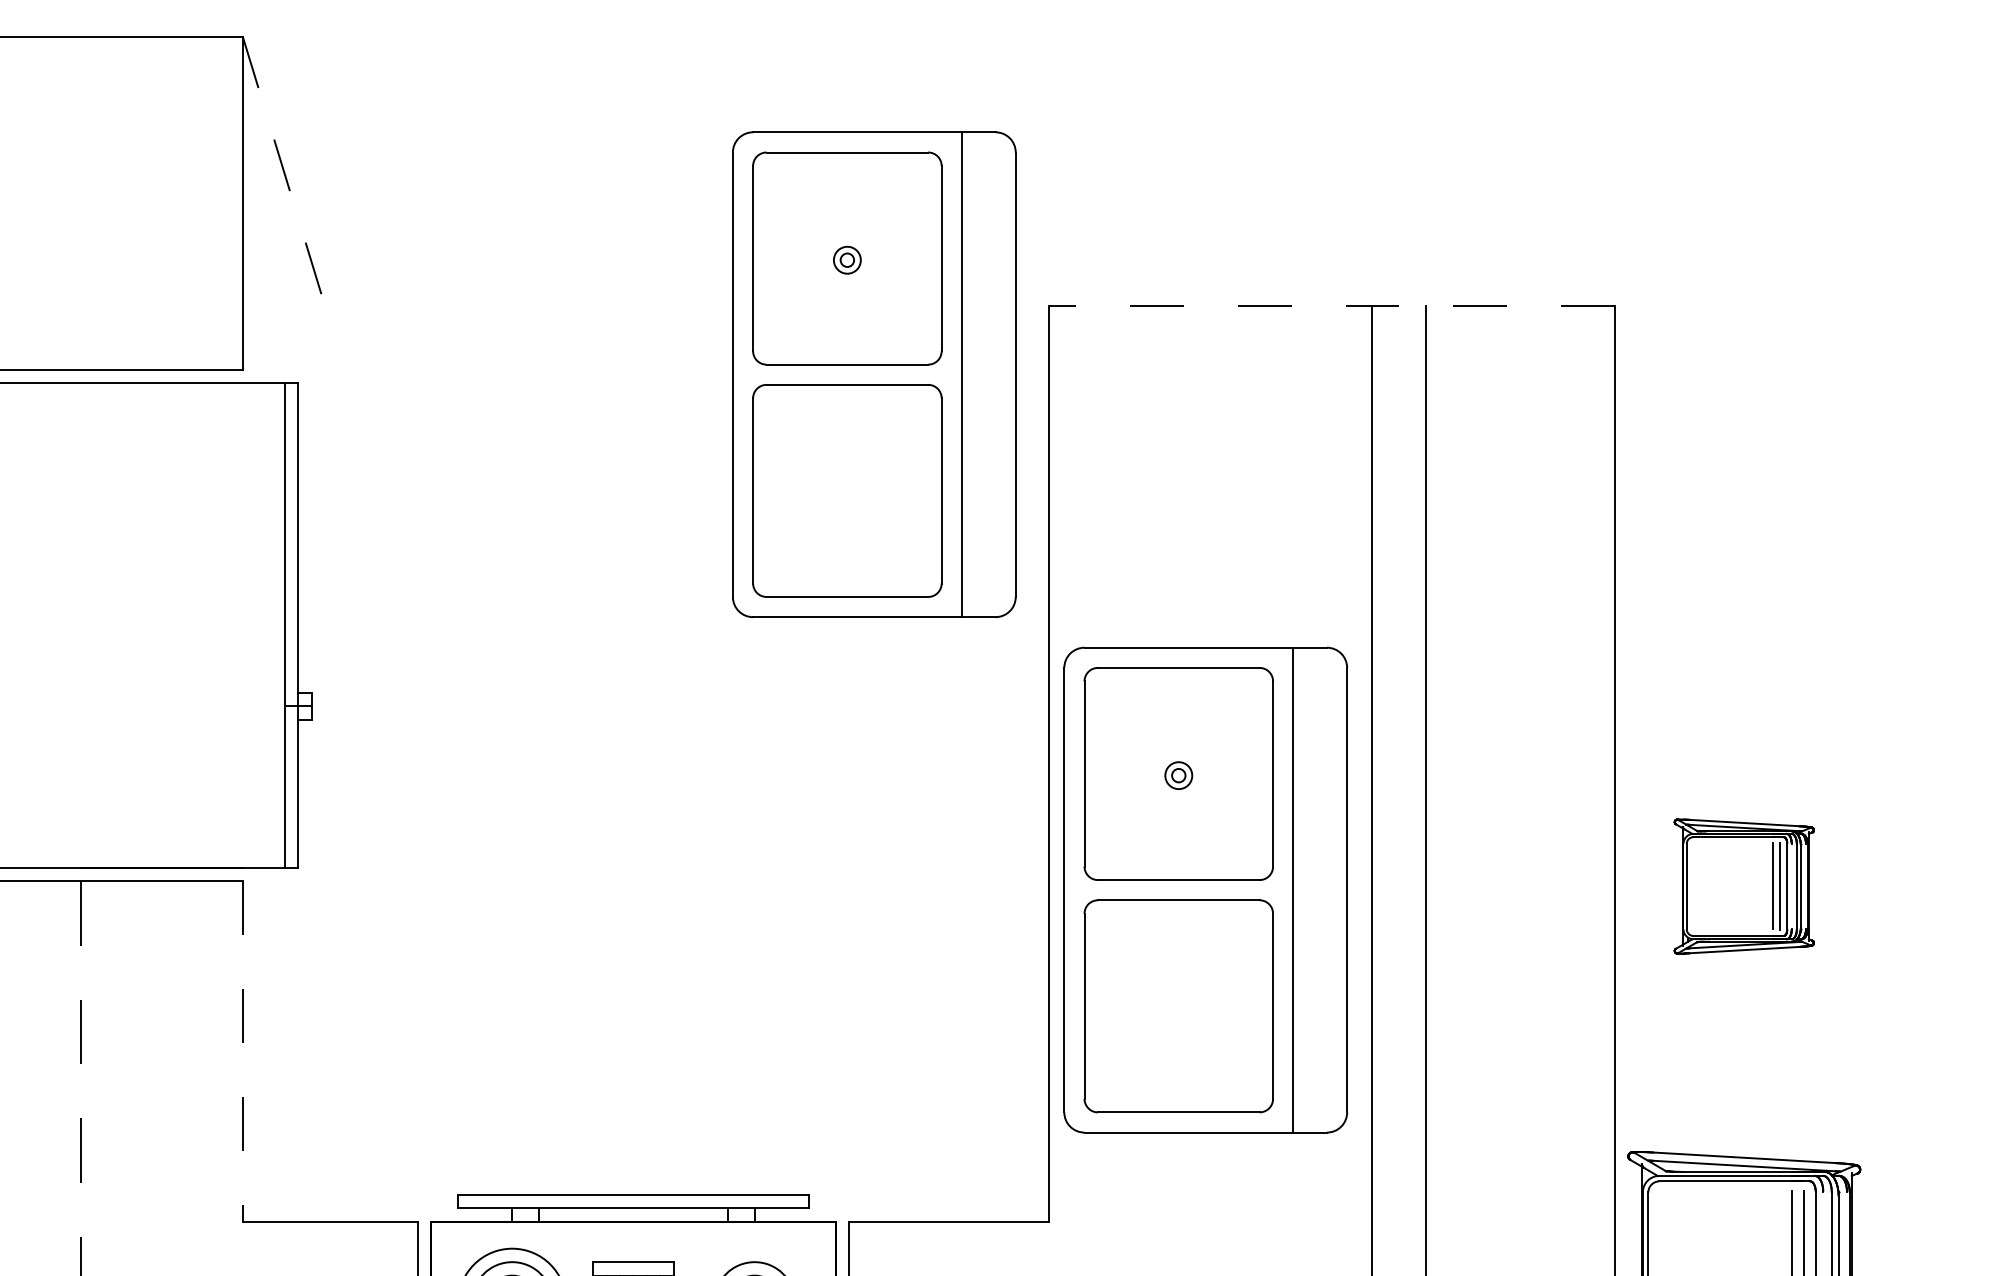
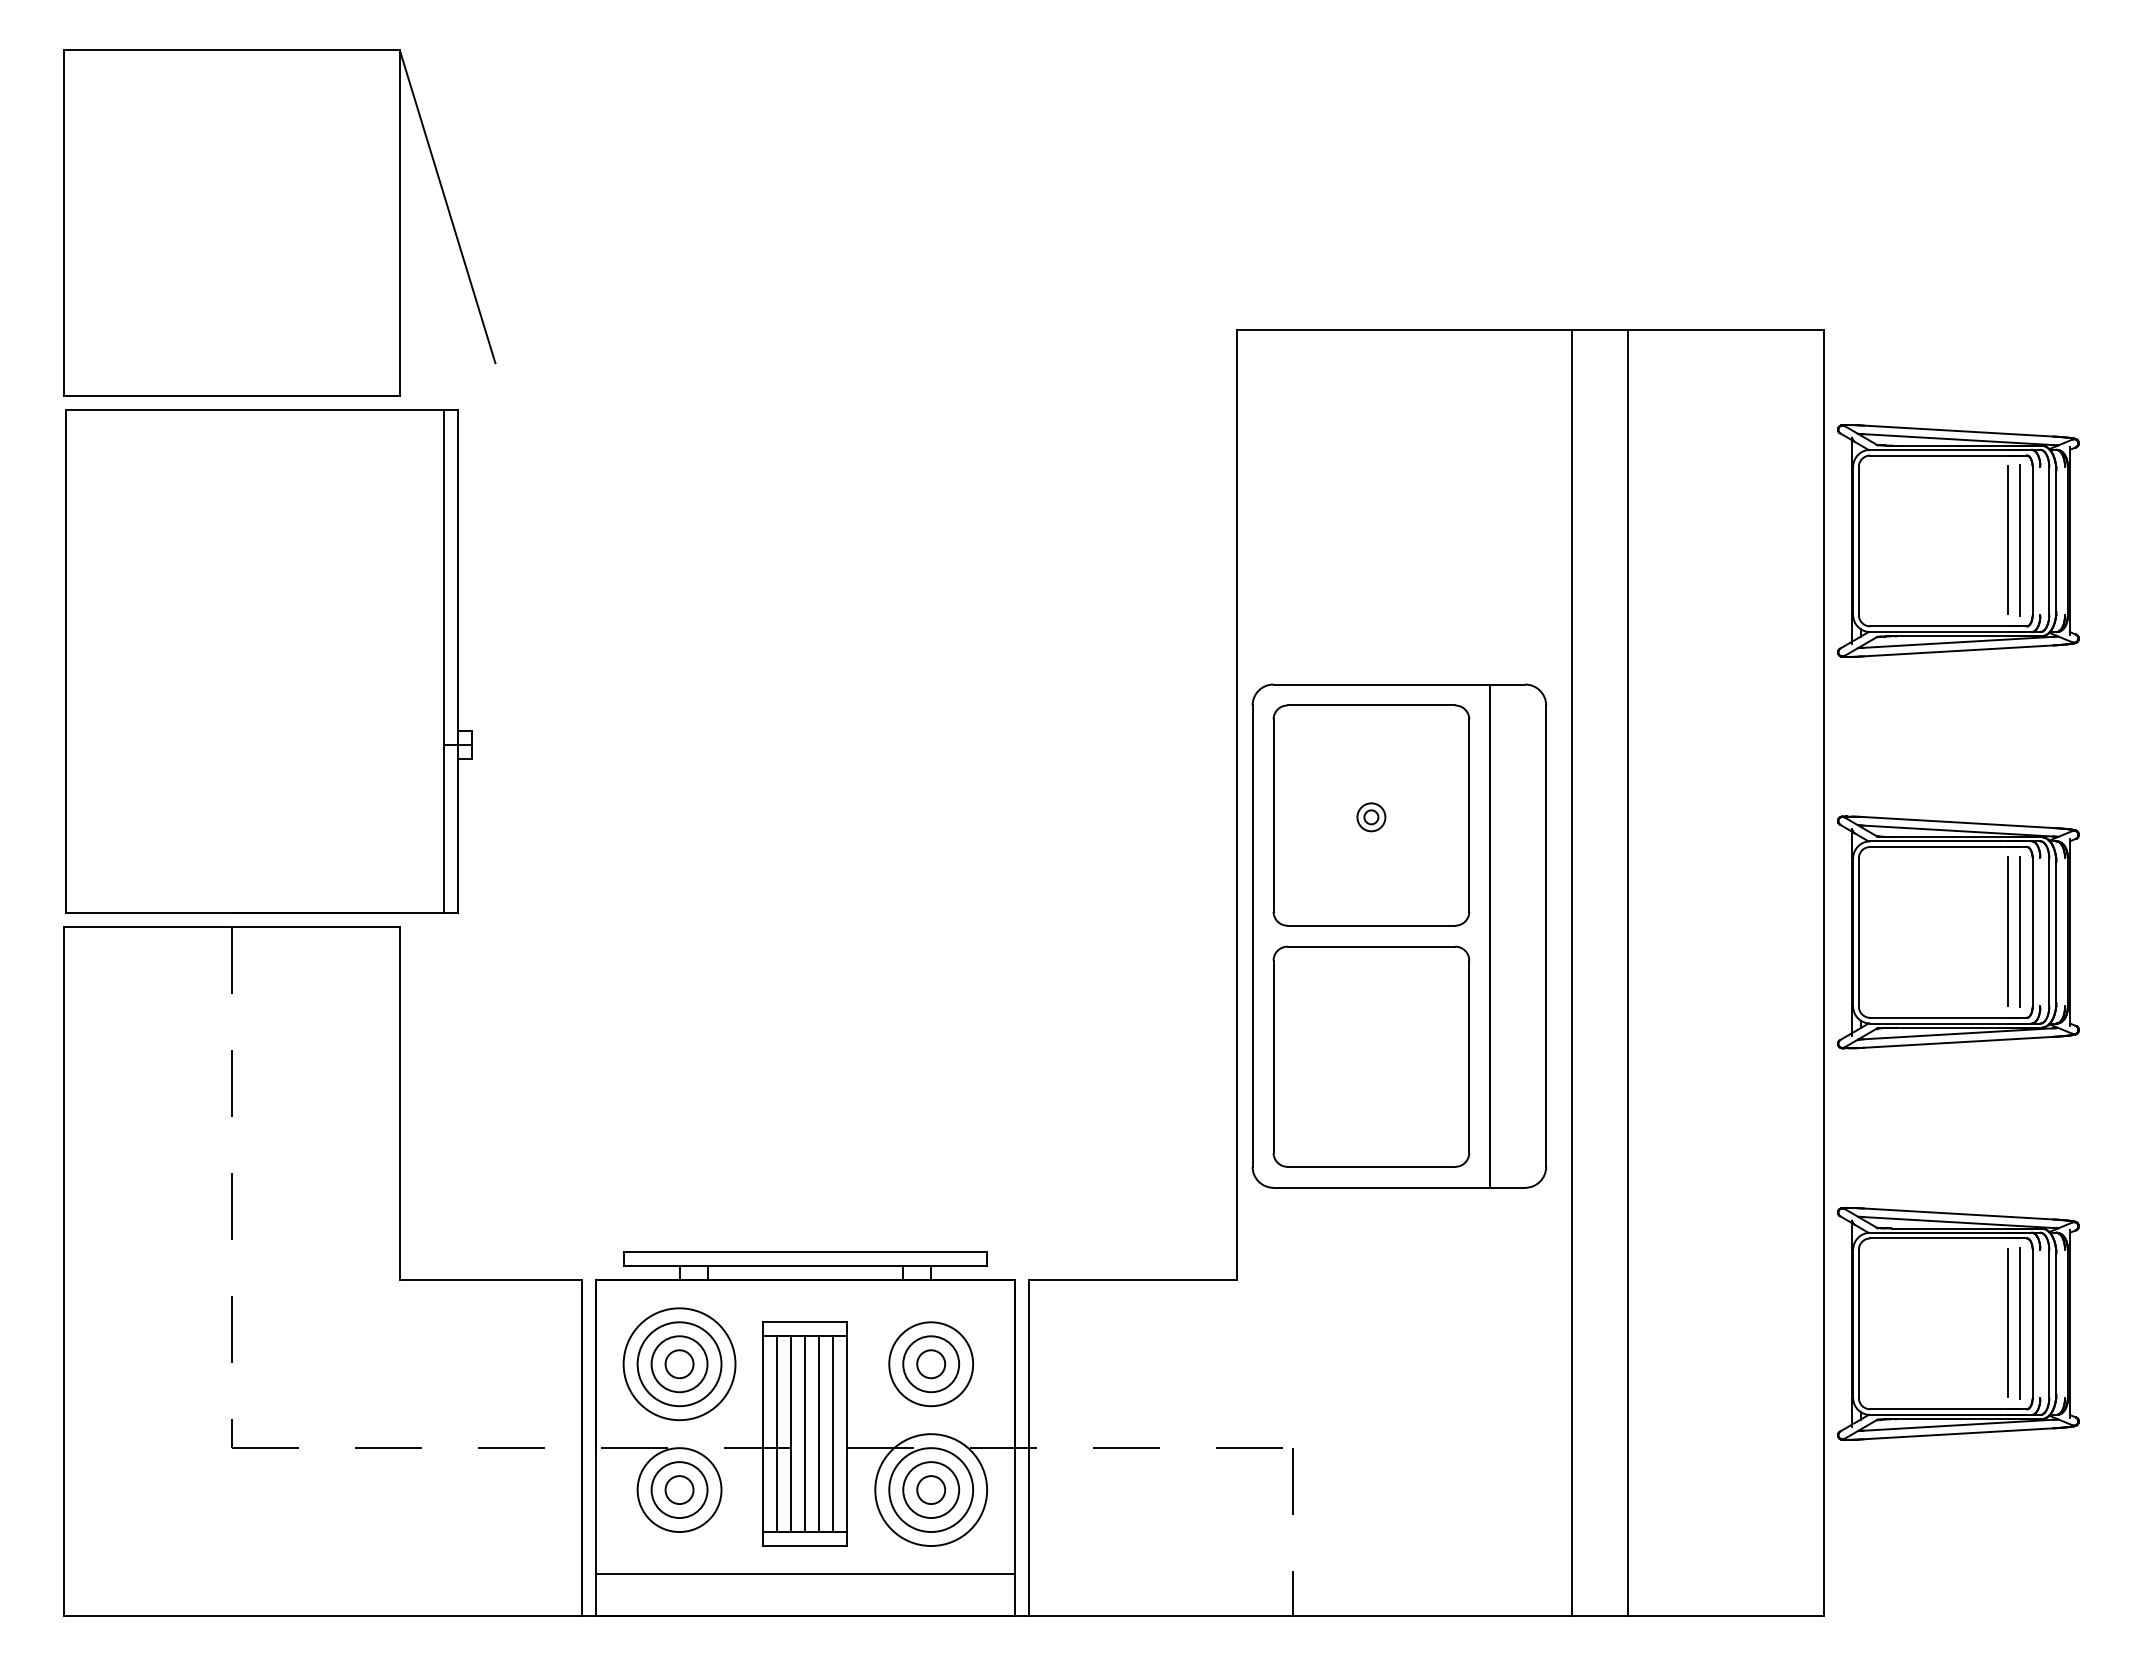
line: (288, 187) -> (447, 206), dashed -> solid
line: (1332, 305) -> (1530, 329), dashed -> solid
part: (874, 374) -> (1055, 400), removed
part: (1744, 508) -> (1958, 540), added
part: (1744, 886) -> (1958, 932), size x1.67
line: (242, 1051) -> (399, 1103), dashed -> solid

